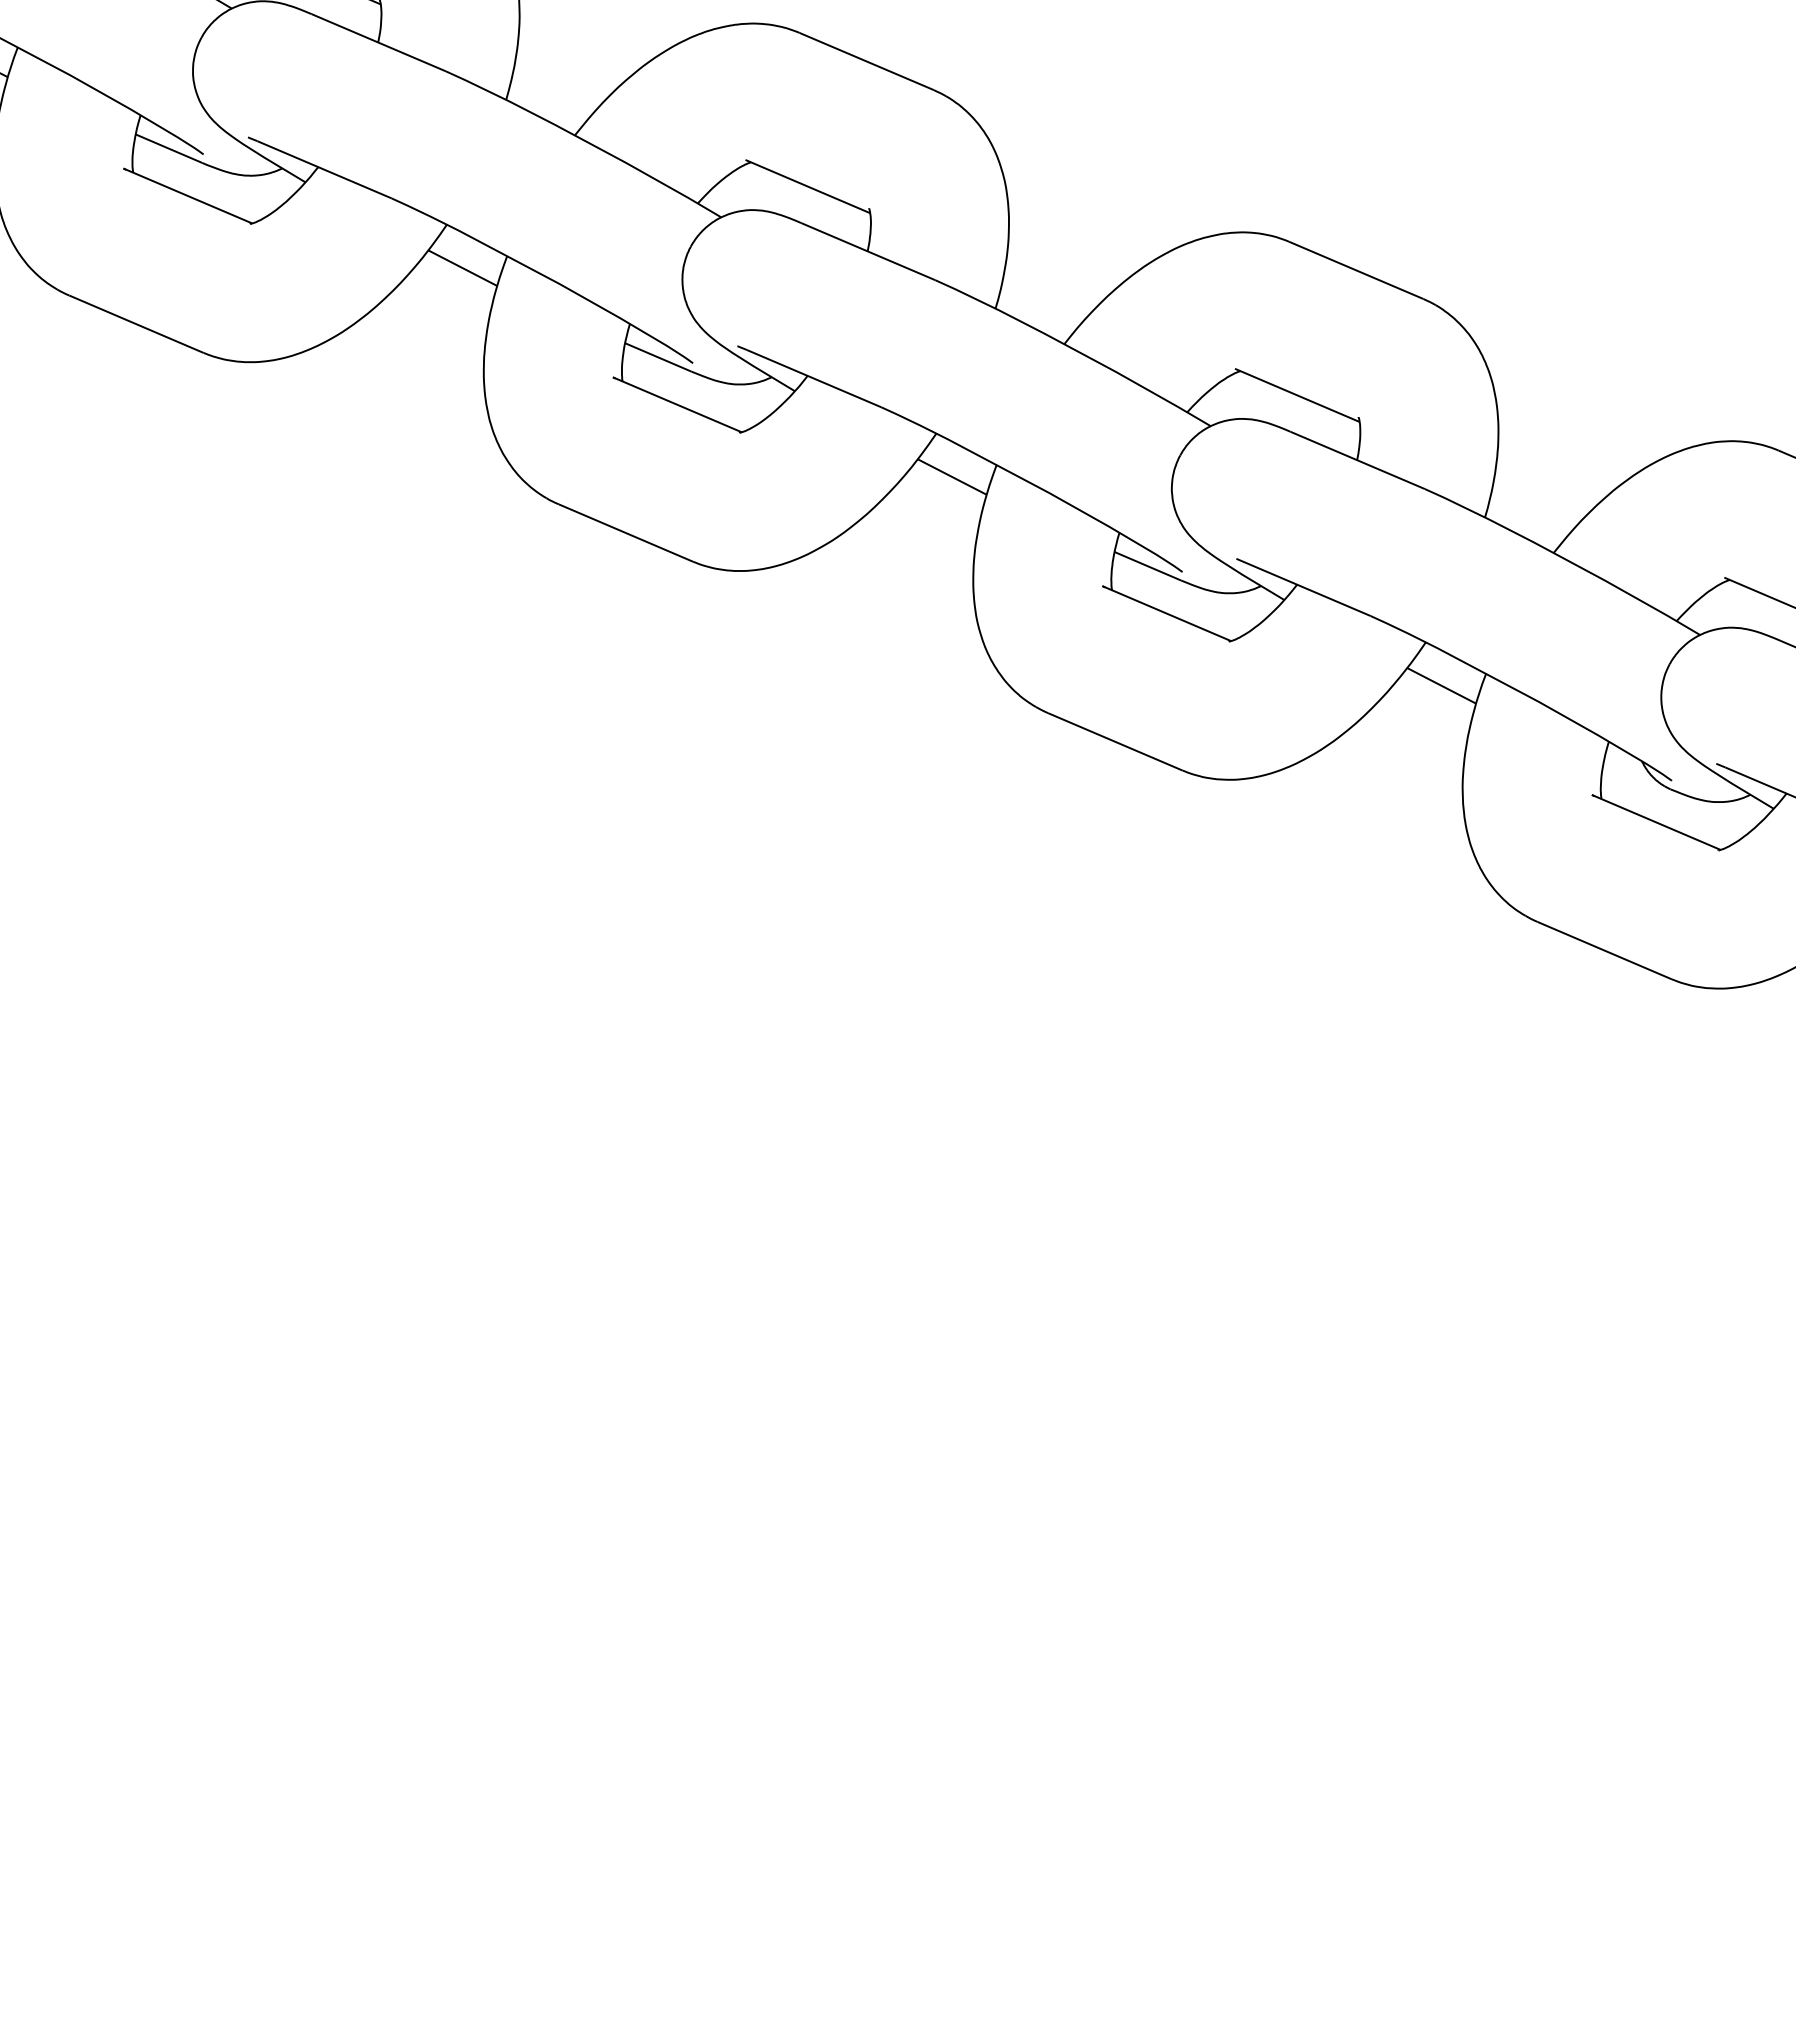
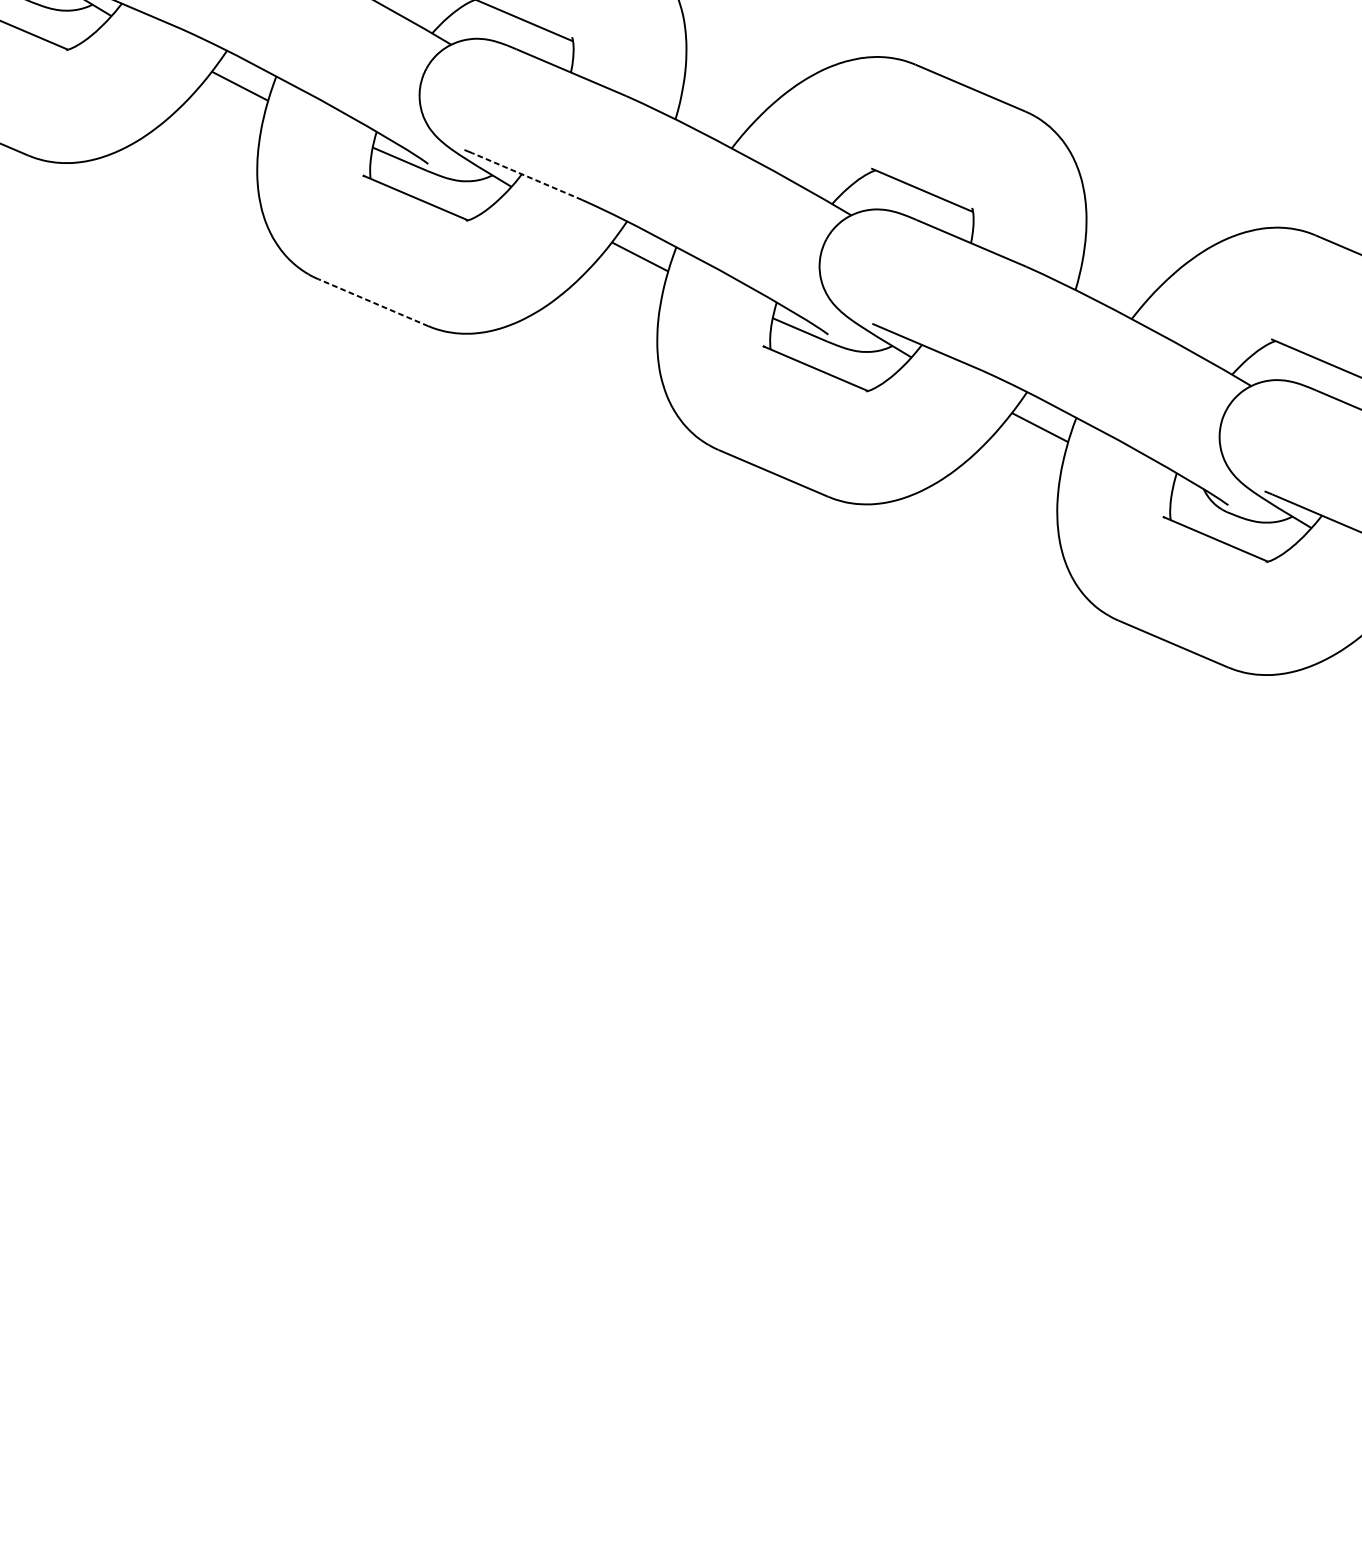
line: (813, 378) -> (526, 176), solid -> dashed
line: (625, 532) -> (373, 302), solid -> dashed

